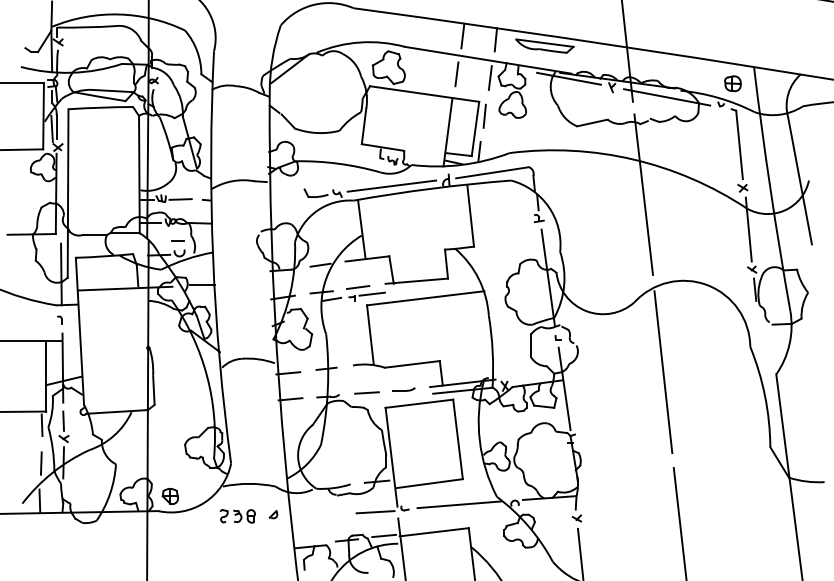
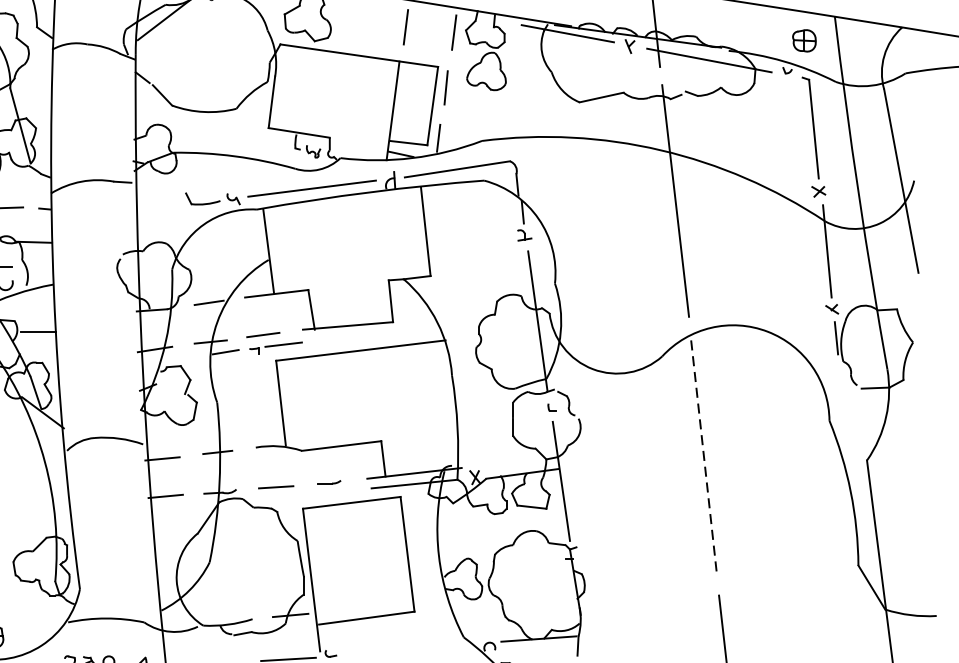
line: (663, 372) -> (704, 457), solid -> dashed
part: (403, 389) -> (328, 482), size x0.7
line: (459, 504) -> (409, 648), removed

